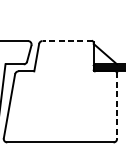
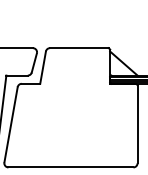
line: (66, 41) -> (78, 48), dashed -> solid
line: (116, 105) -> (137, 124), dashed -> solid

